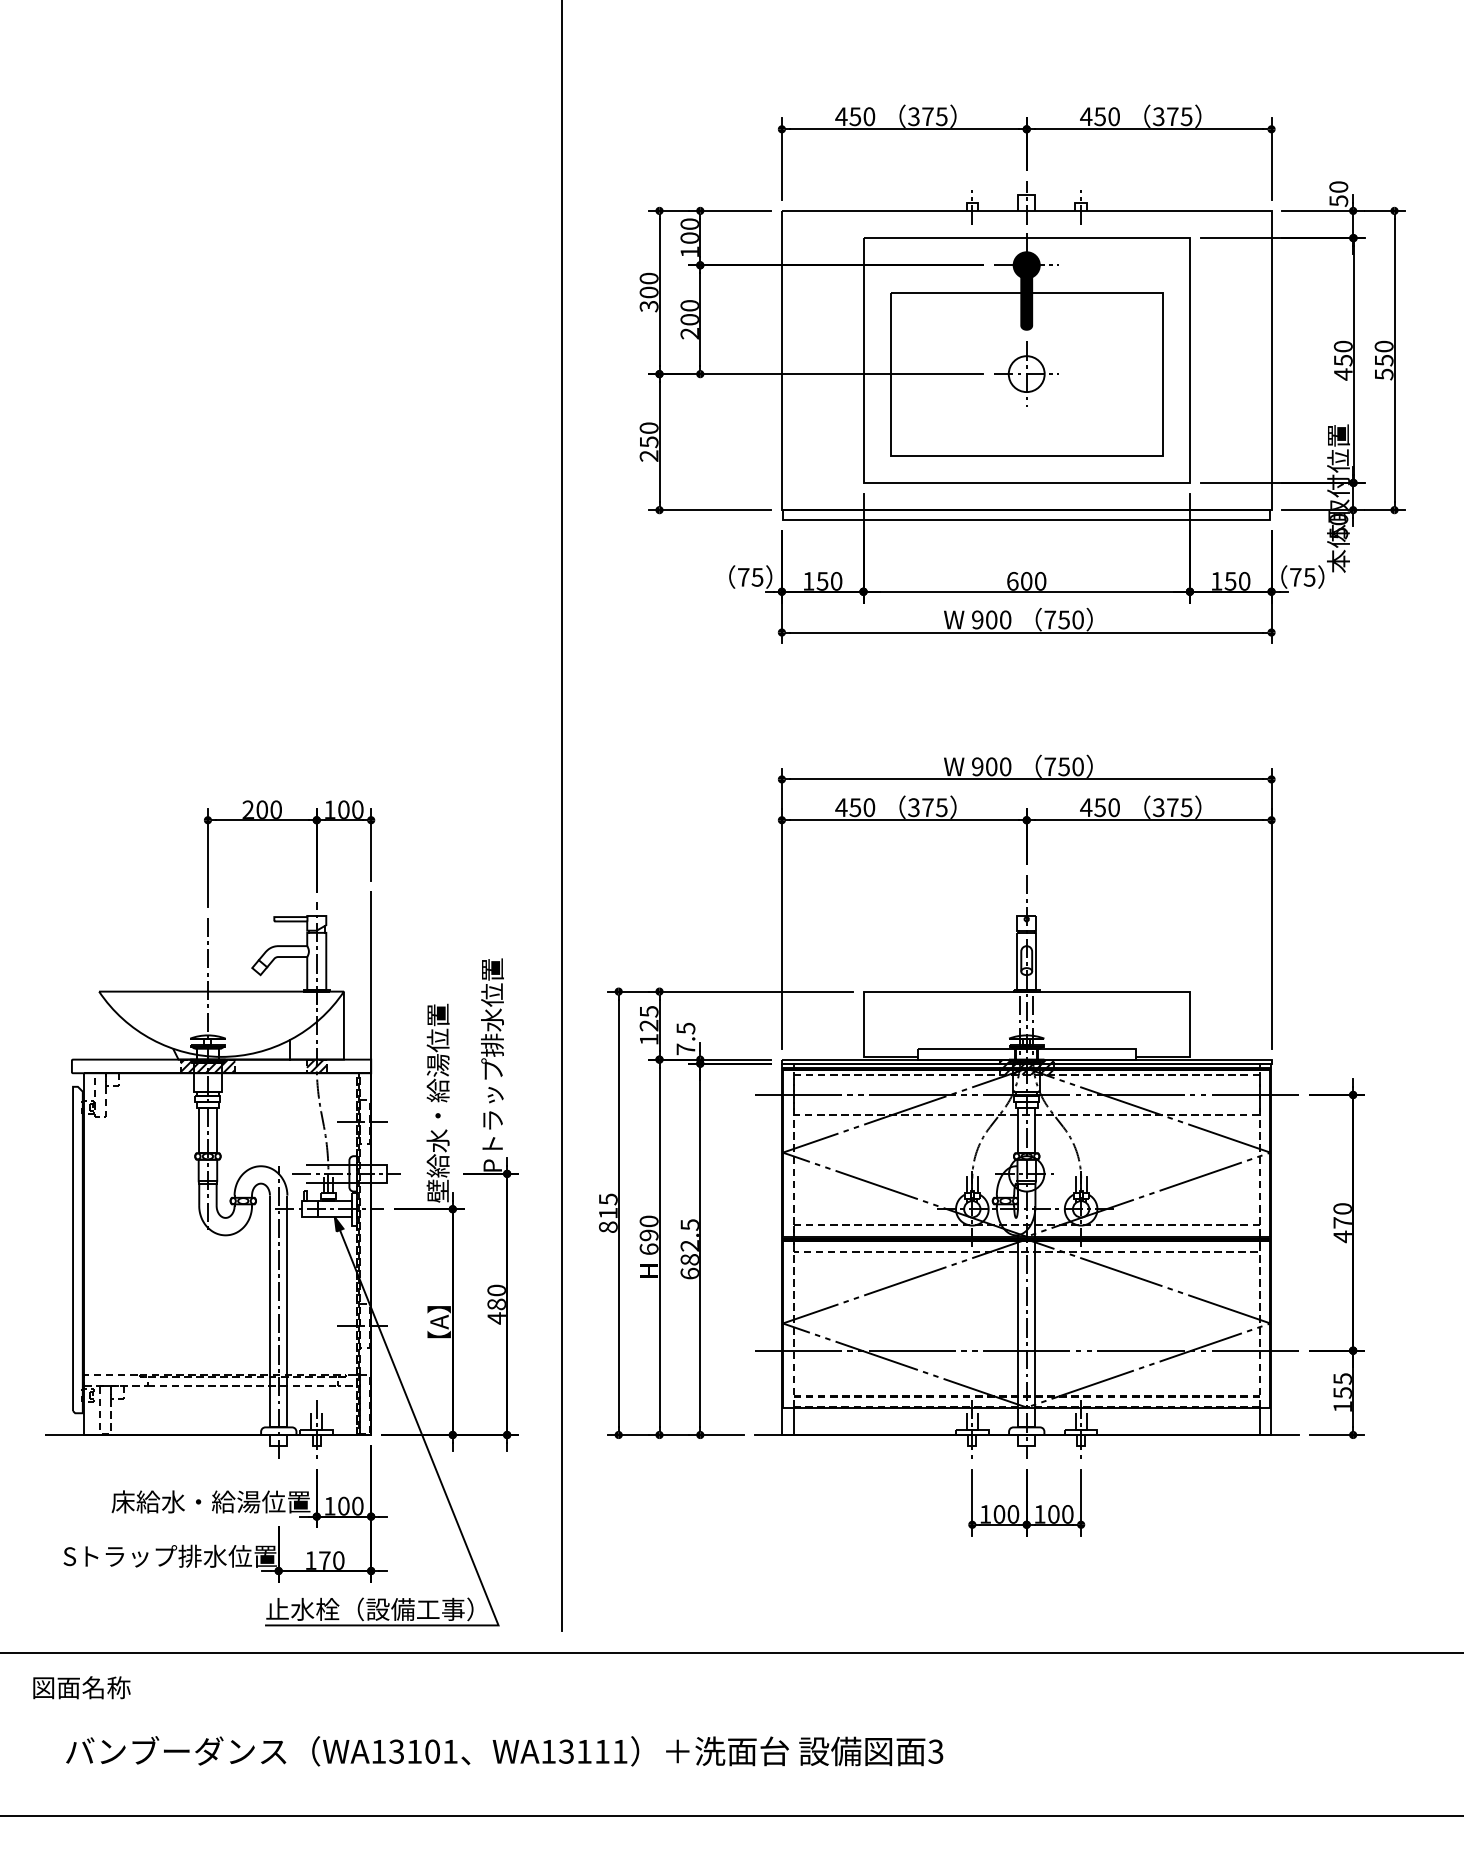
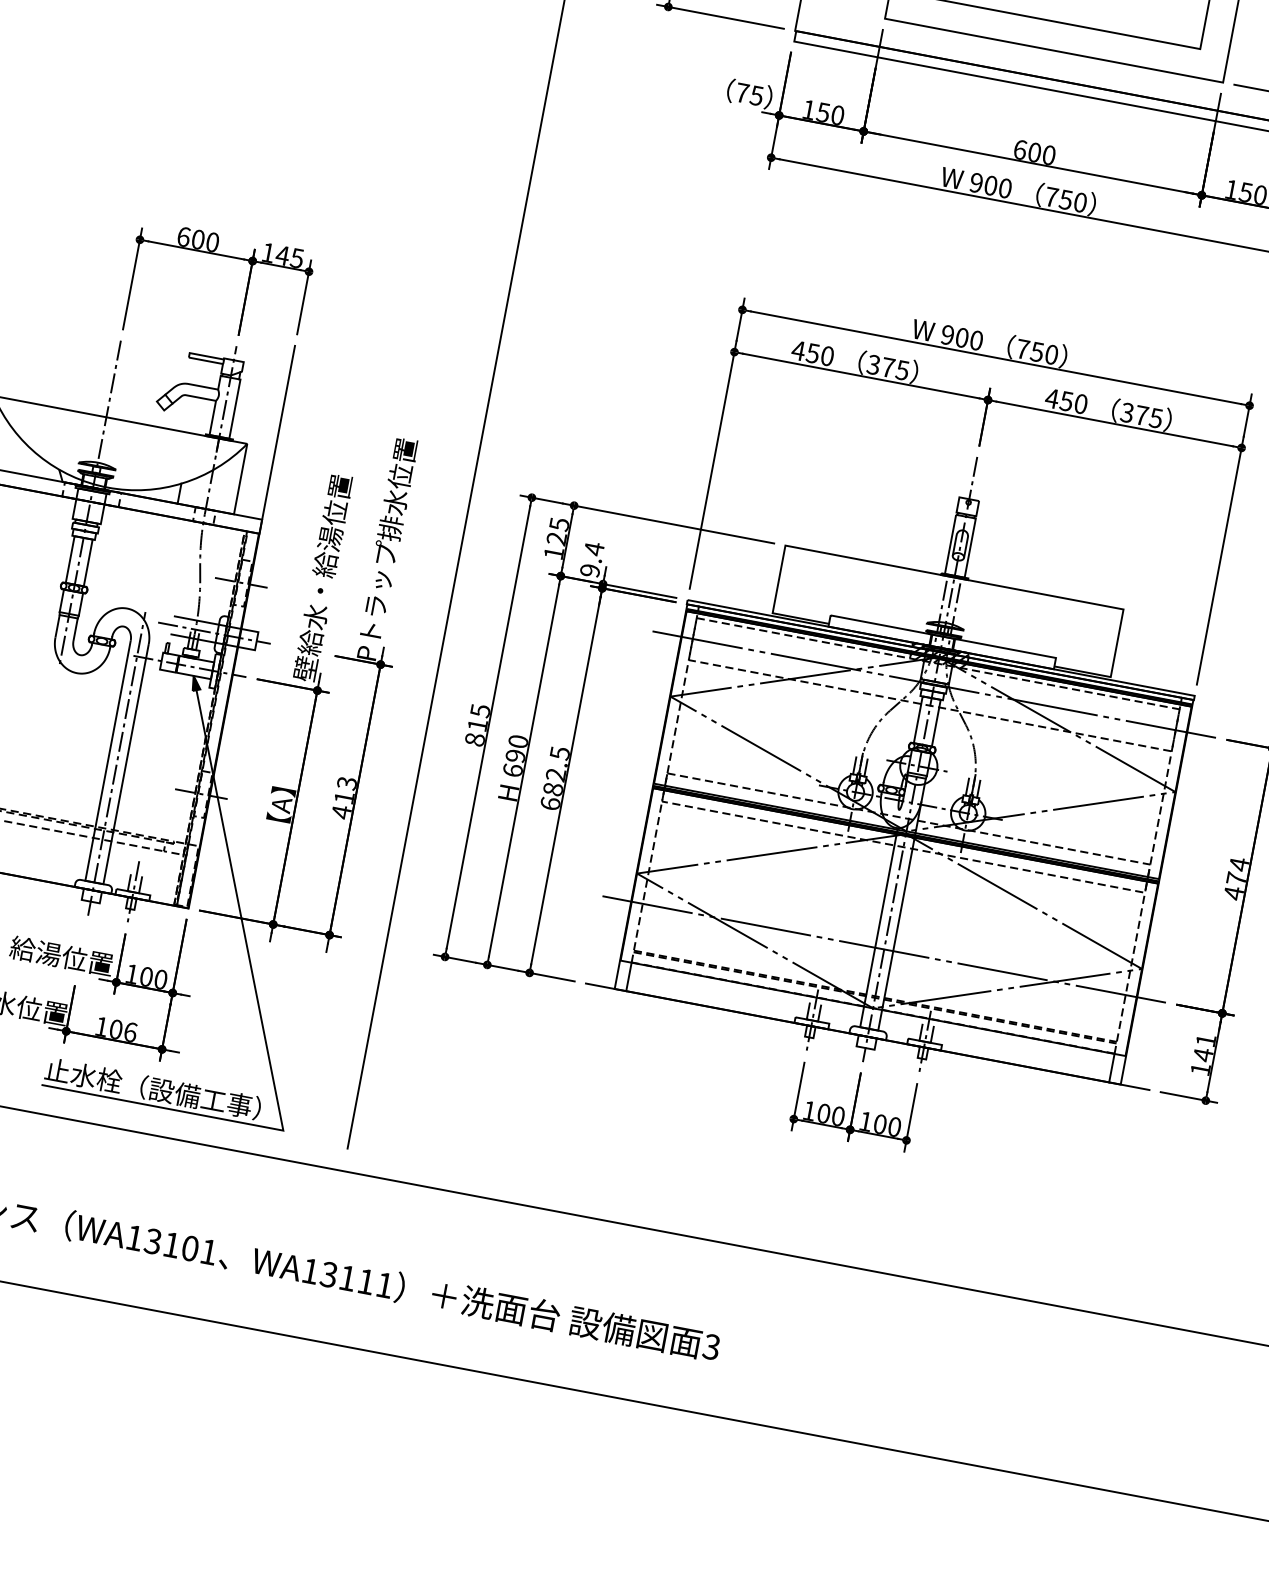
text: (248, 809) -> (184, 236), 200 -> 600
text: (350, 809) -> (289, 256), 100 -> 145
text: (685, 1038) -> (591, 559), 7.5 -> 9.4
hatch: (207, 1066) -> (91, 494), removed
hatch: (316, 1066) -> (204, 516), removed
text: (1342, 1208) -> (1239, 863), 470 -> 474
text: (496, 1297) -> (345, 790), 480 -> 413
text: (1342, 1386) -> (1204, 1048), 155 -> 141
text: (331, 1560) -> (123, 1030), 170 -> 106

